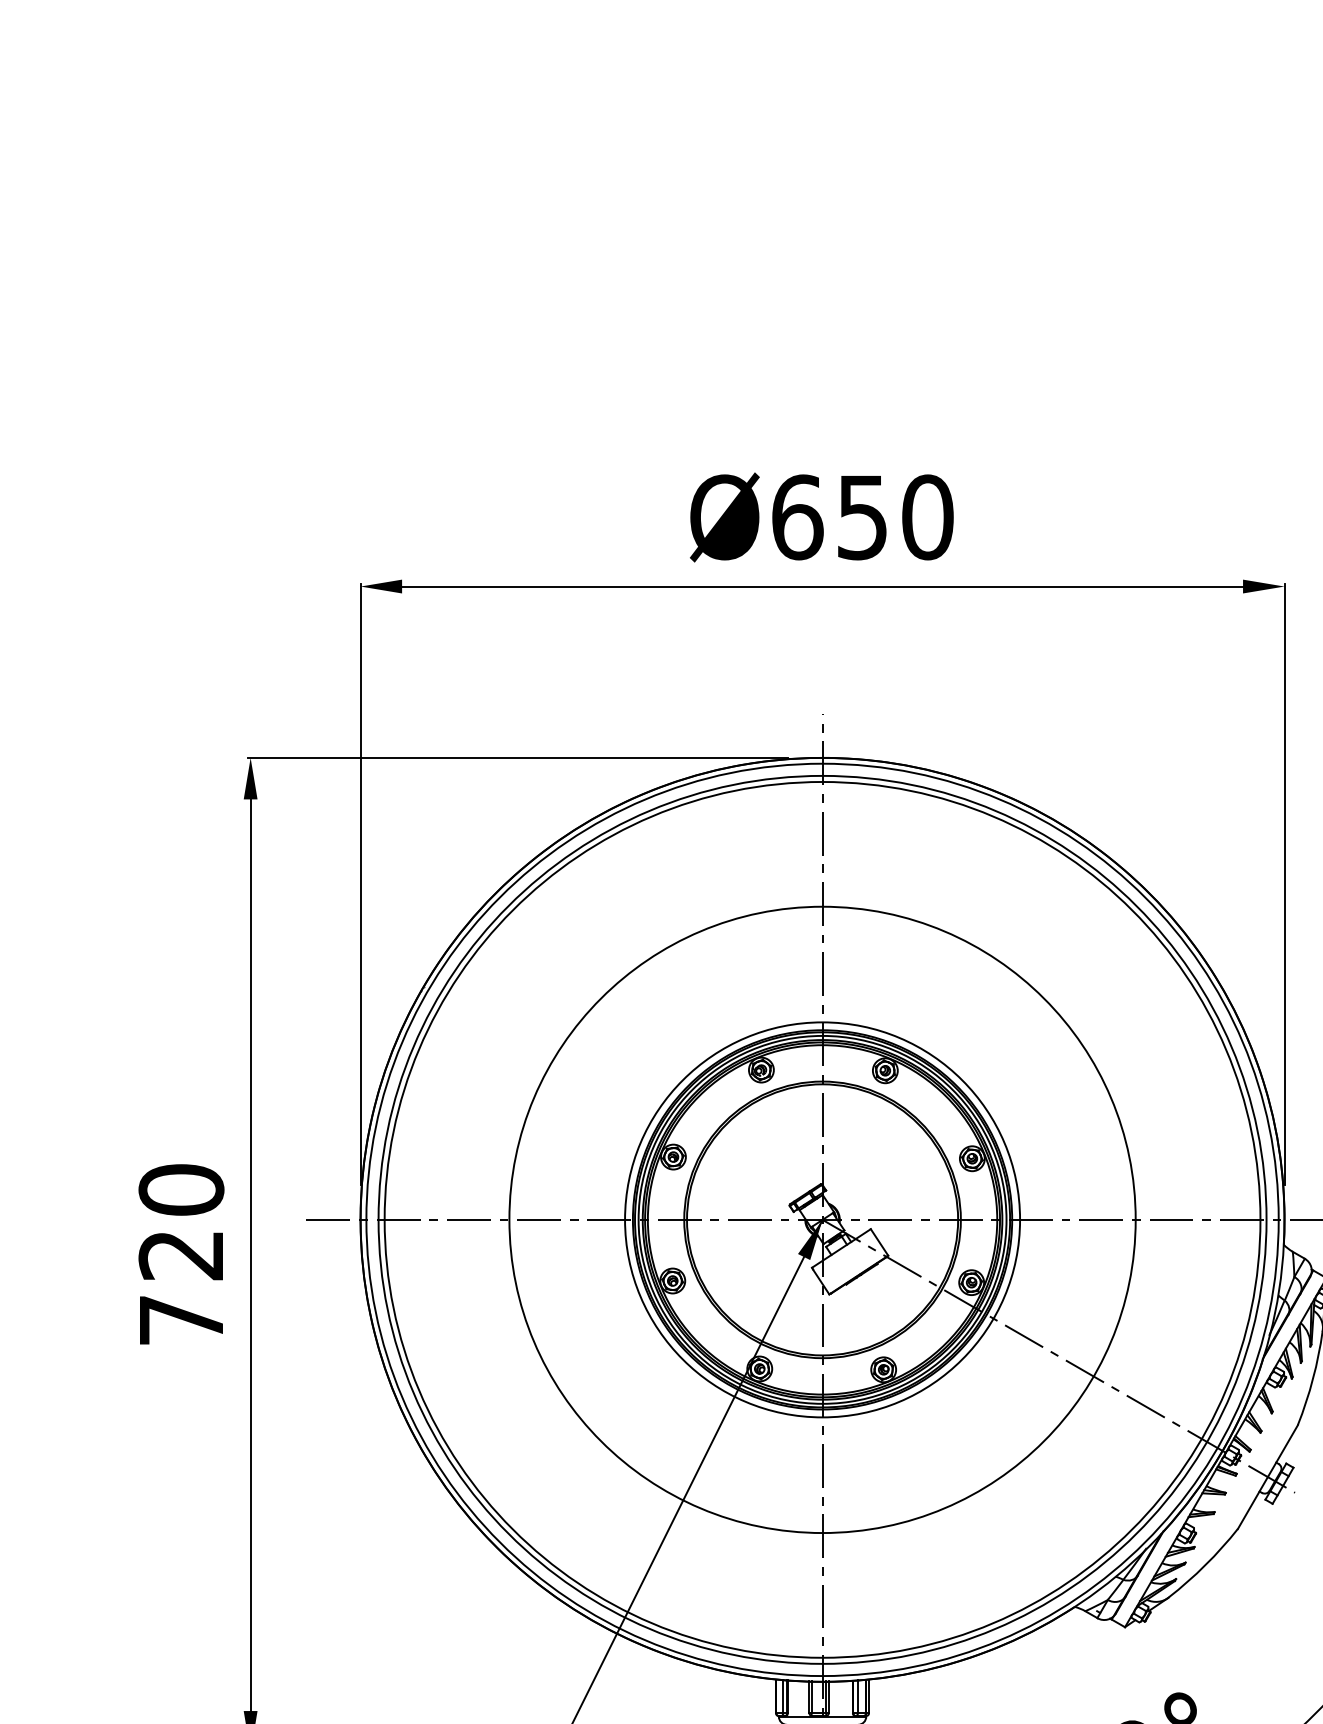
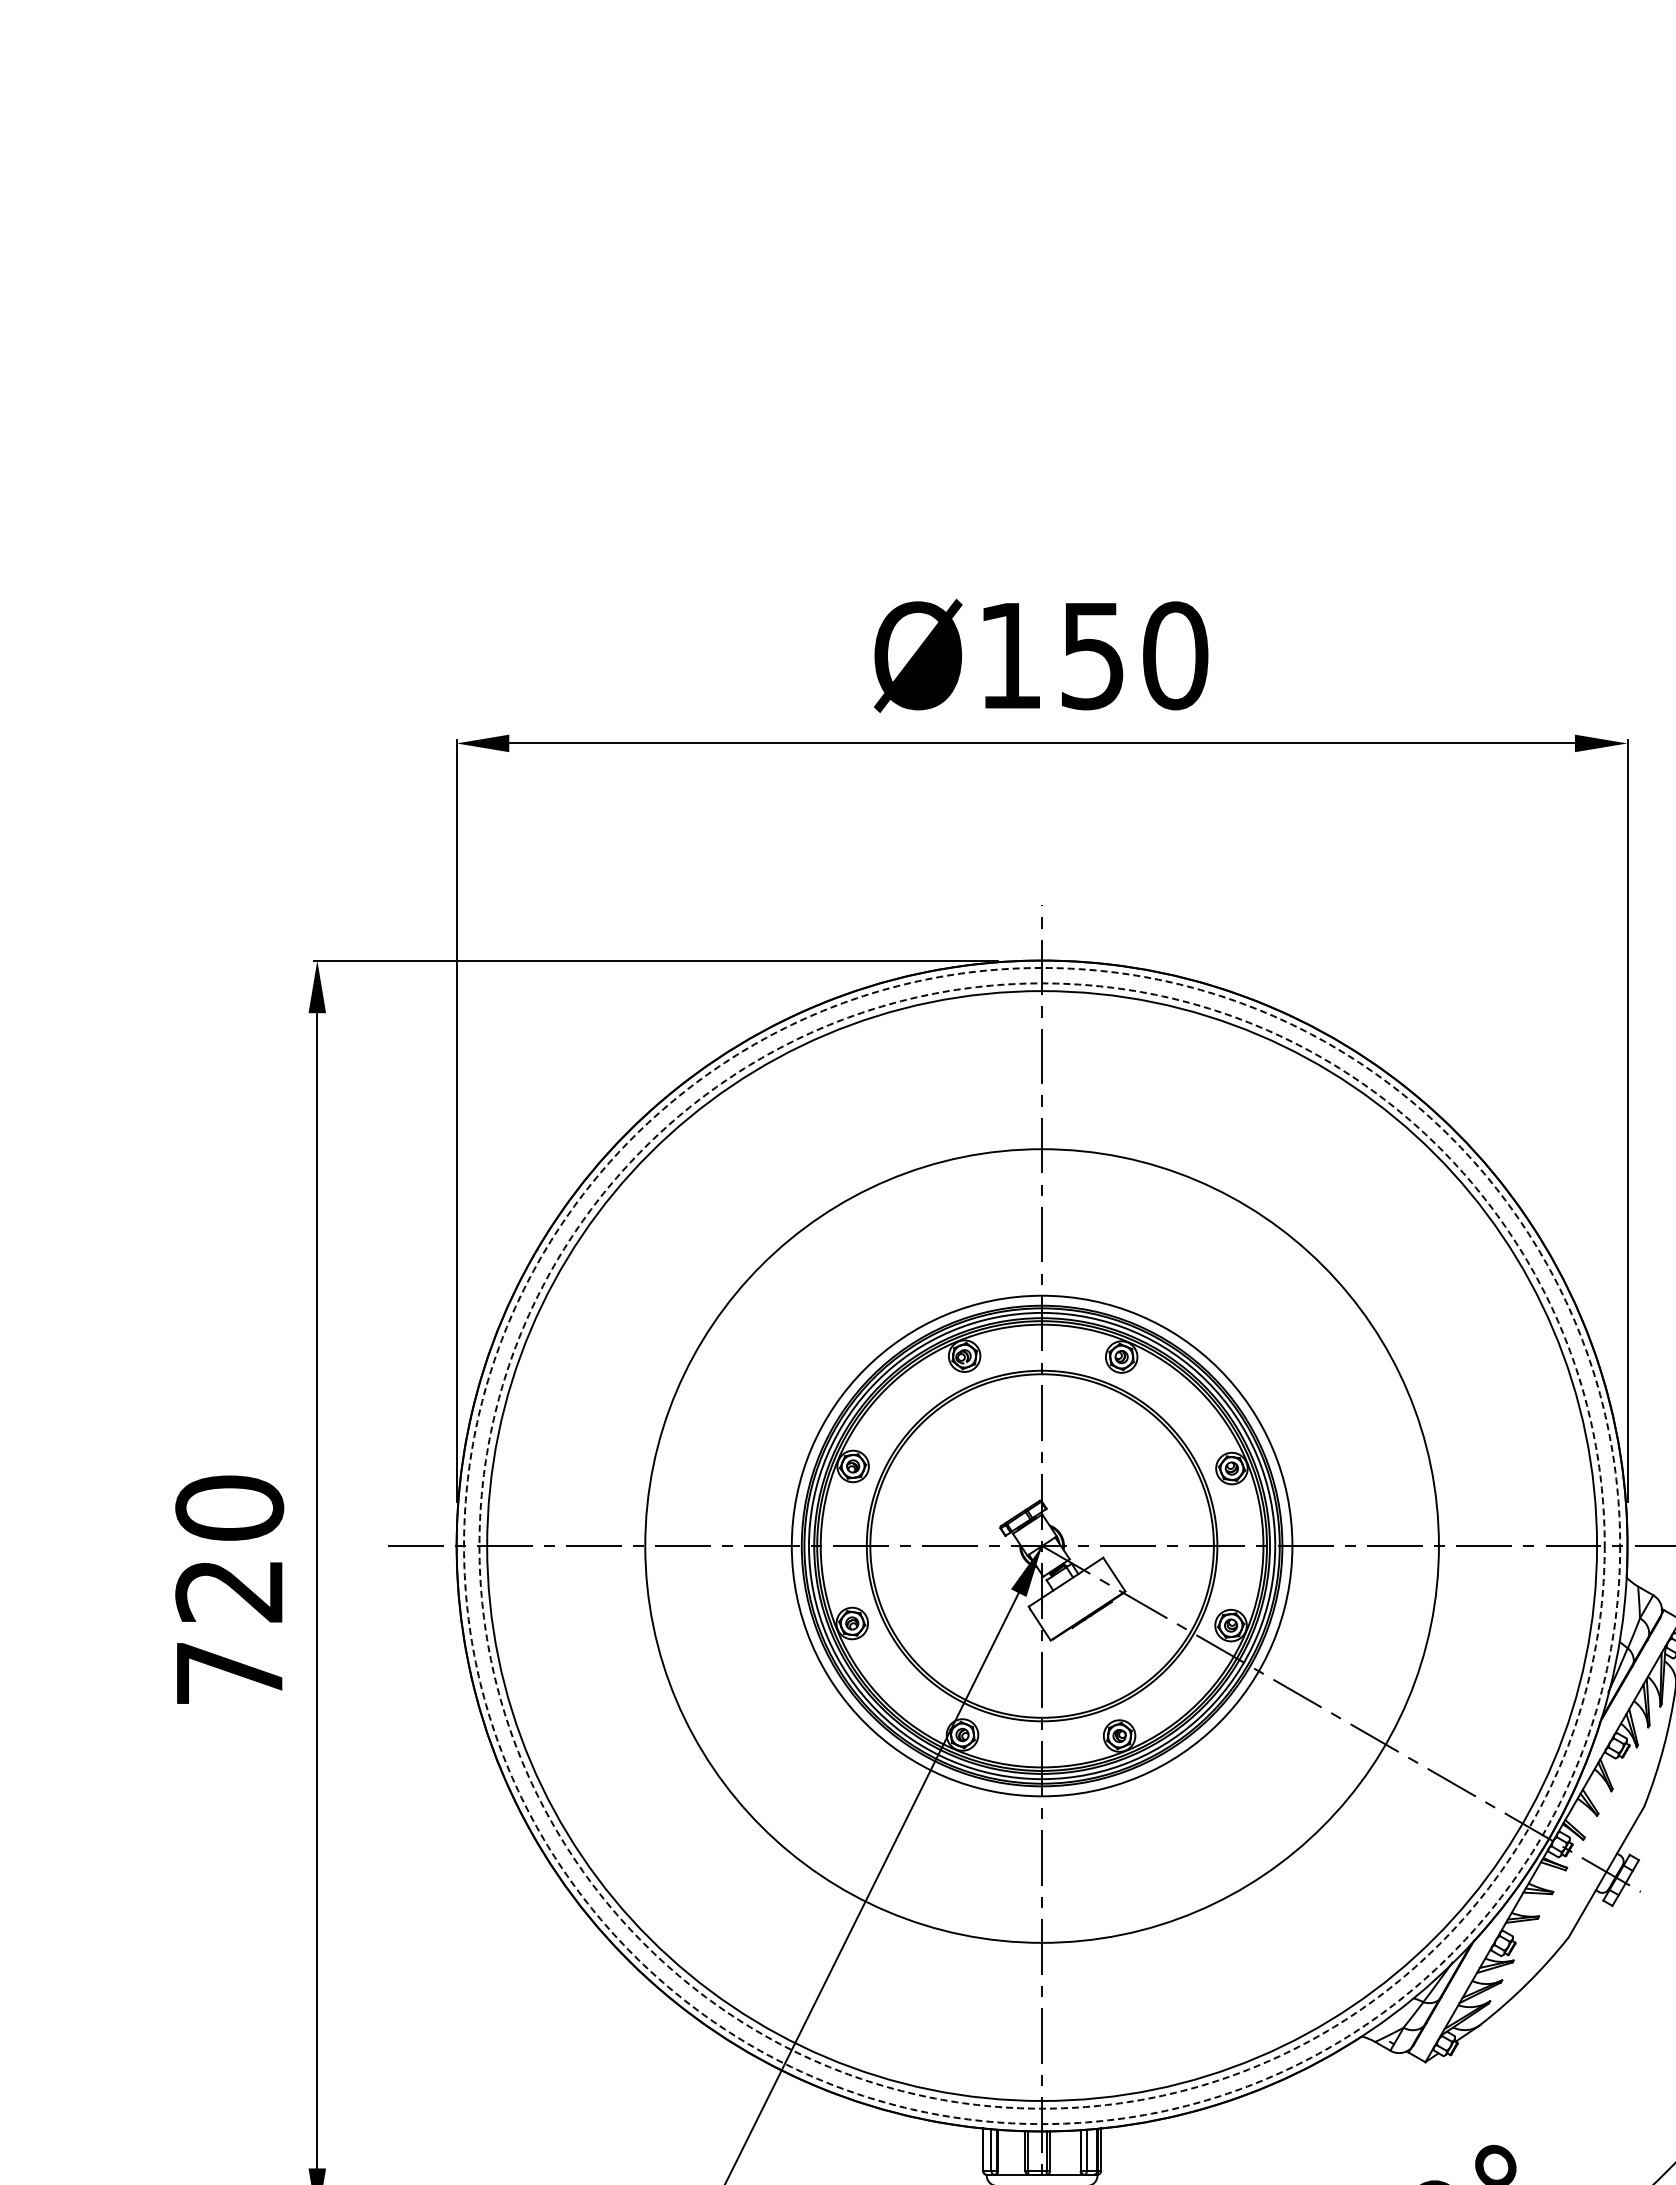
text: (797, 517) -> (1010, 655), Ø650 -> Ø150
circle: (822, 1219) -> (1041, 1545), solid -> dashed
circle: (822, 1219) -> (1042, 1545), solid -> dashed

